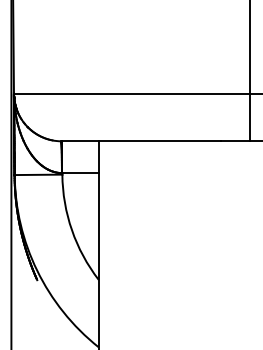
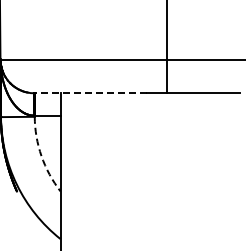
line: (141, 141) -> (90, 93), solid -> dashed
arc: (71, 230) -> (41, 156), solid -> dashed

